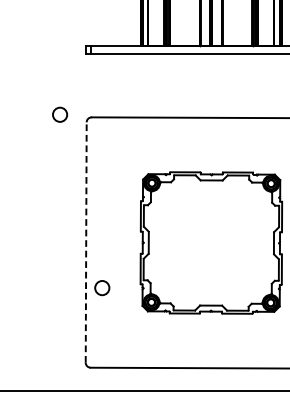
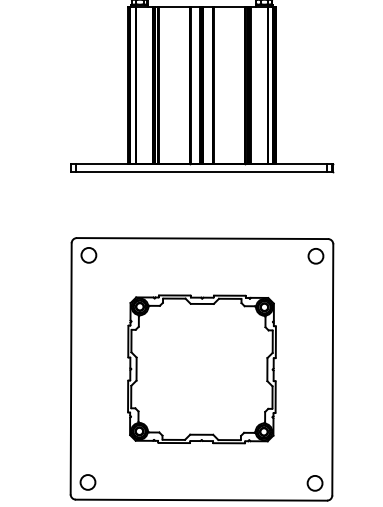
circle: (59, 114) -> (88, 255), moved
line: (86, 242) -> (71, 368), dashed -> solid
circle: (101, 288) -> (87, 482), moved

